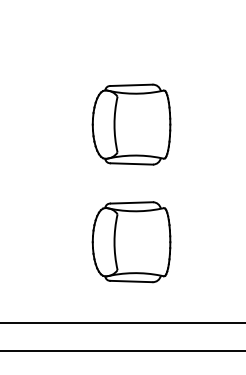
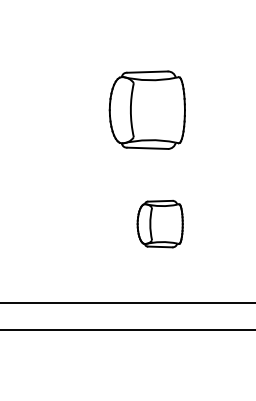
part: (130, 123) -> (146, 109), moved
part: (130, 241) -> (159, 223), size x0.6

